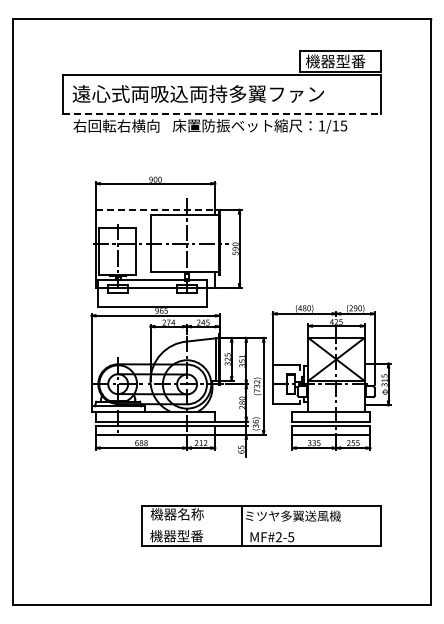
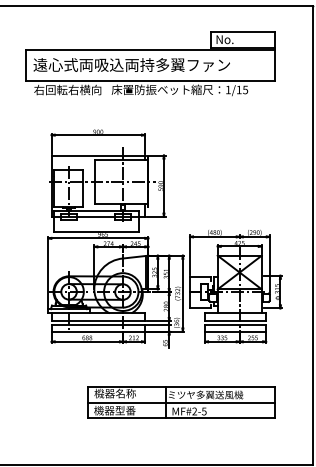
text: (335, 61) -> (238, 39), 機器型番 -> No.
line: (222, 114) -> (150, 81), dashed -> solid
line: (155, 209) -> (98, 155), dashed -> solid
line: (261, 525) -> (181, 402), added

